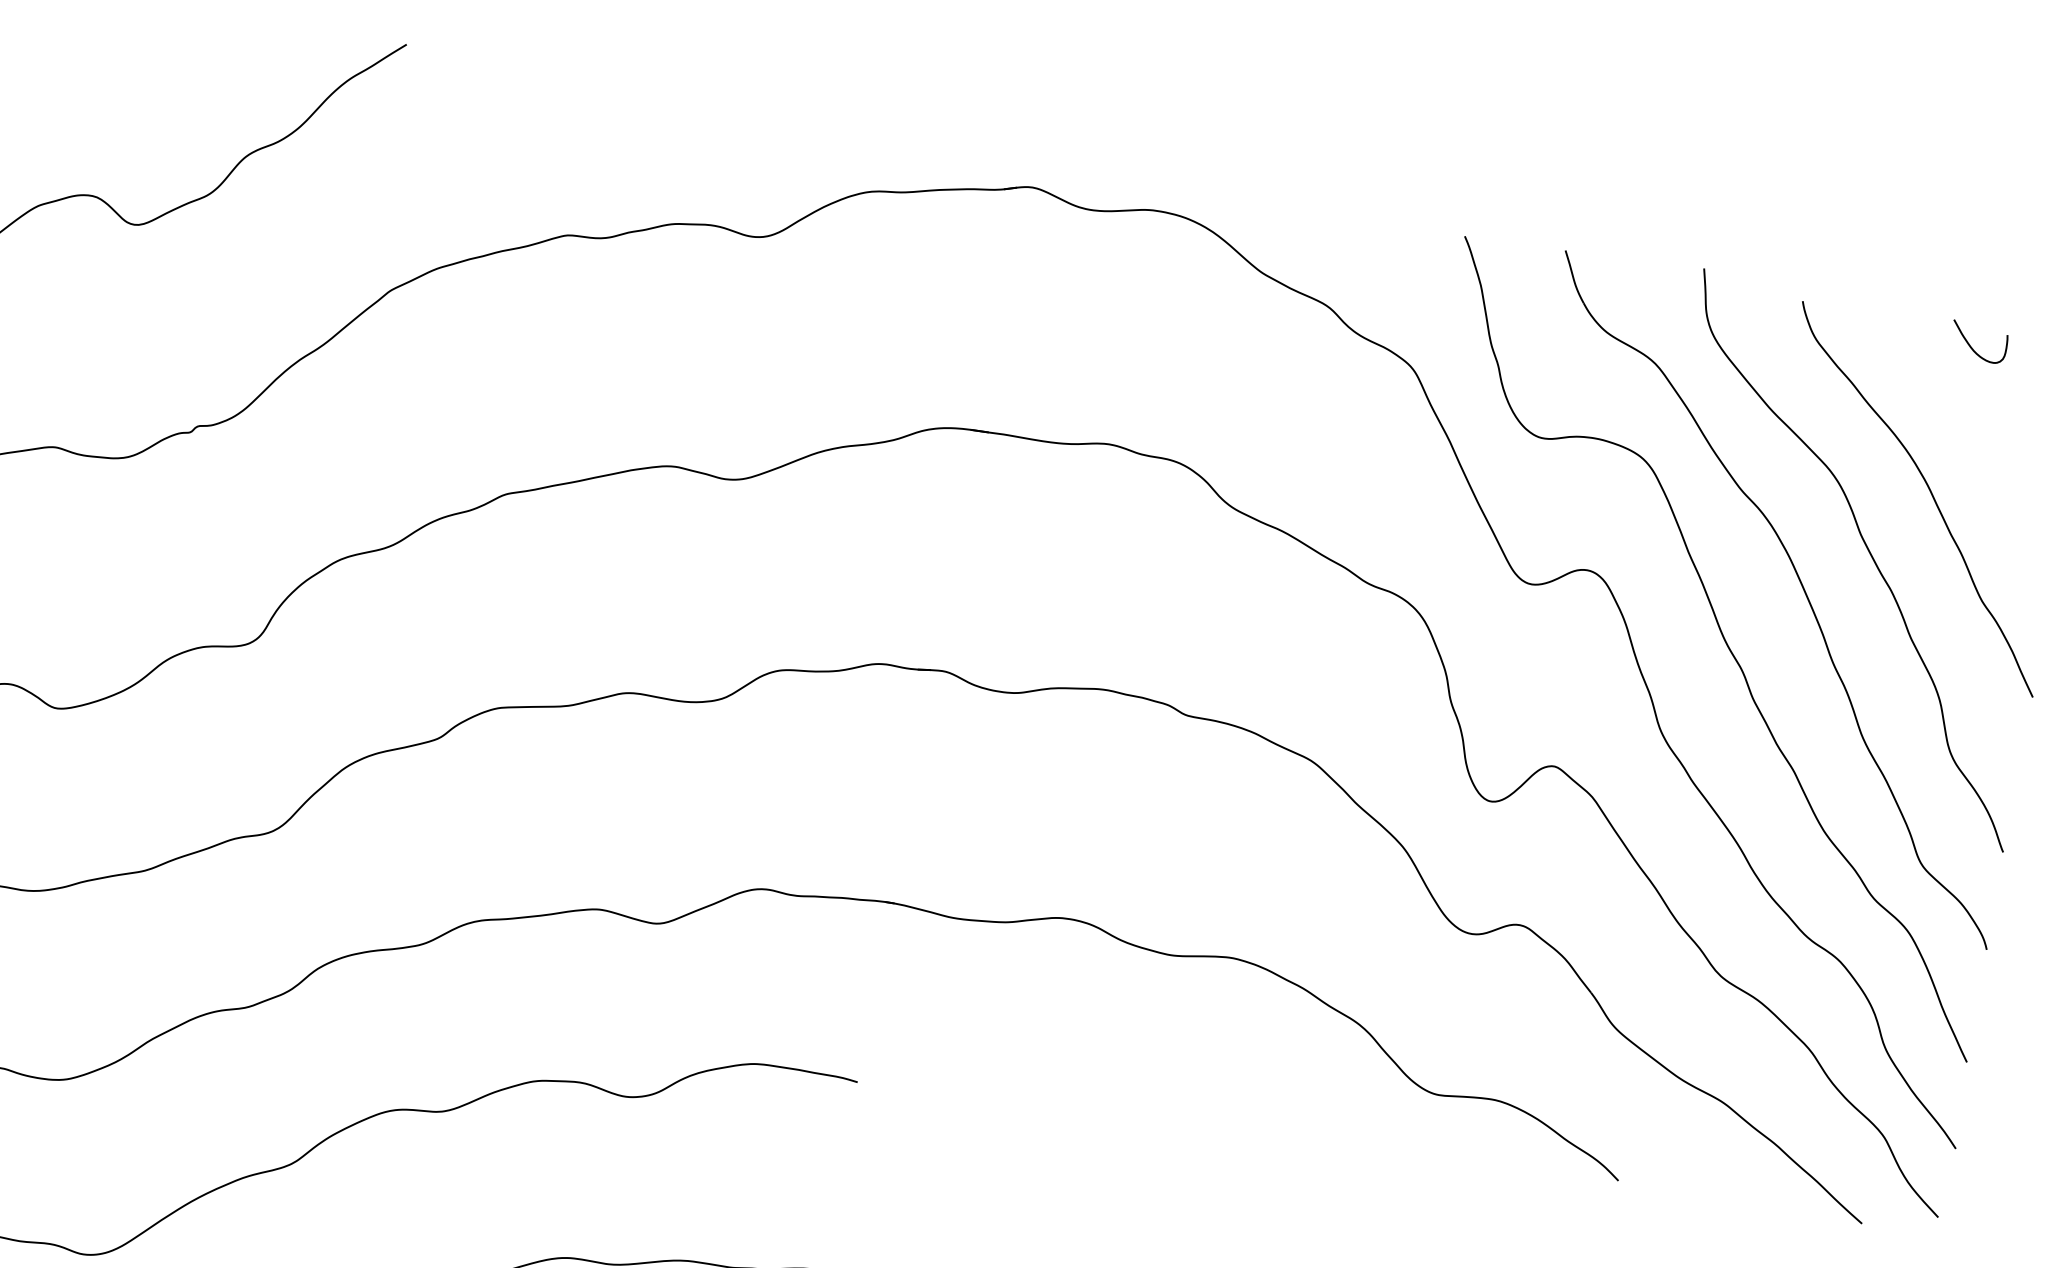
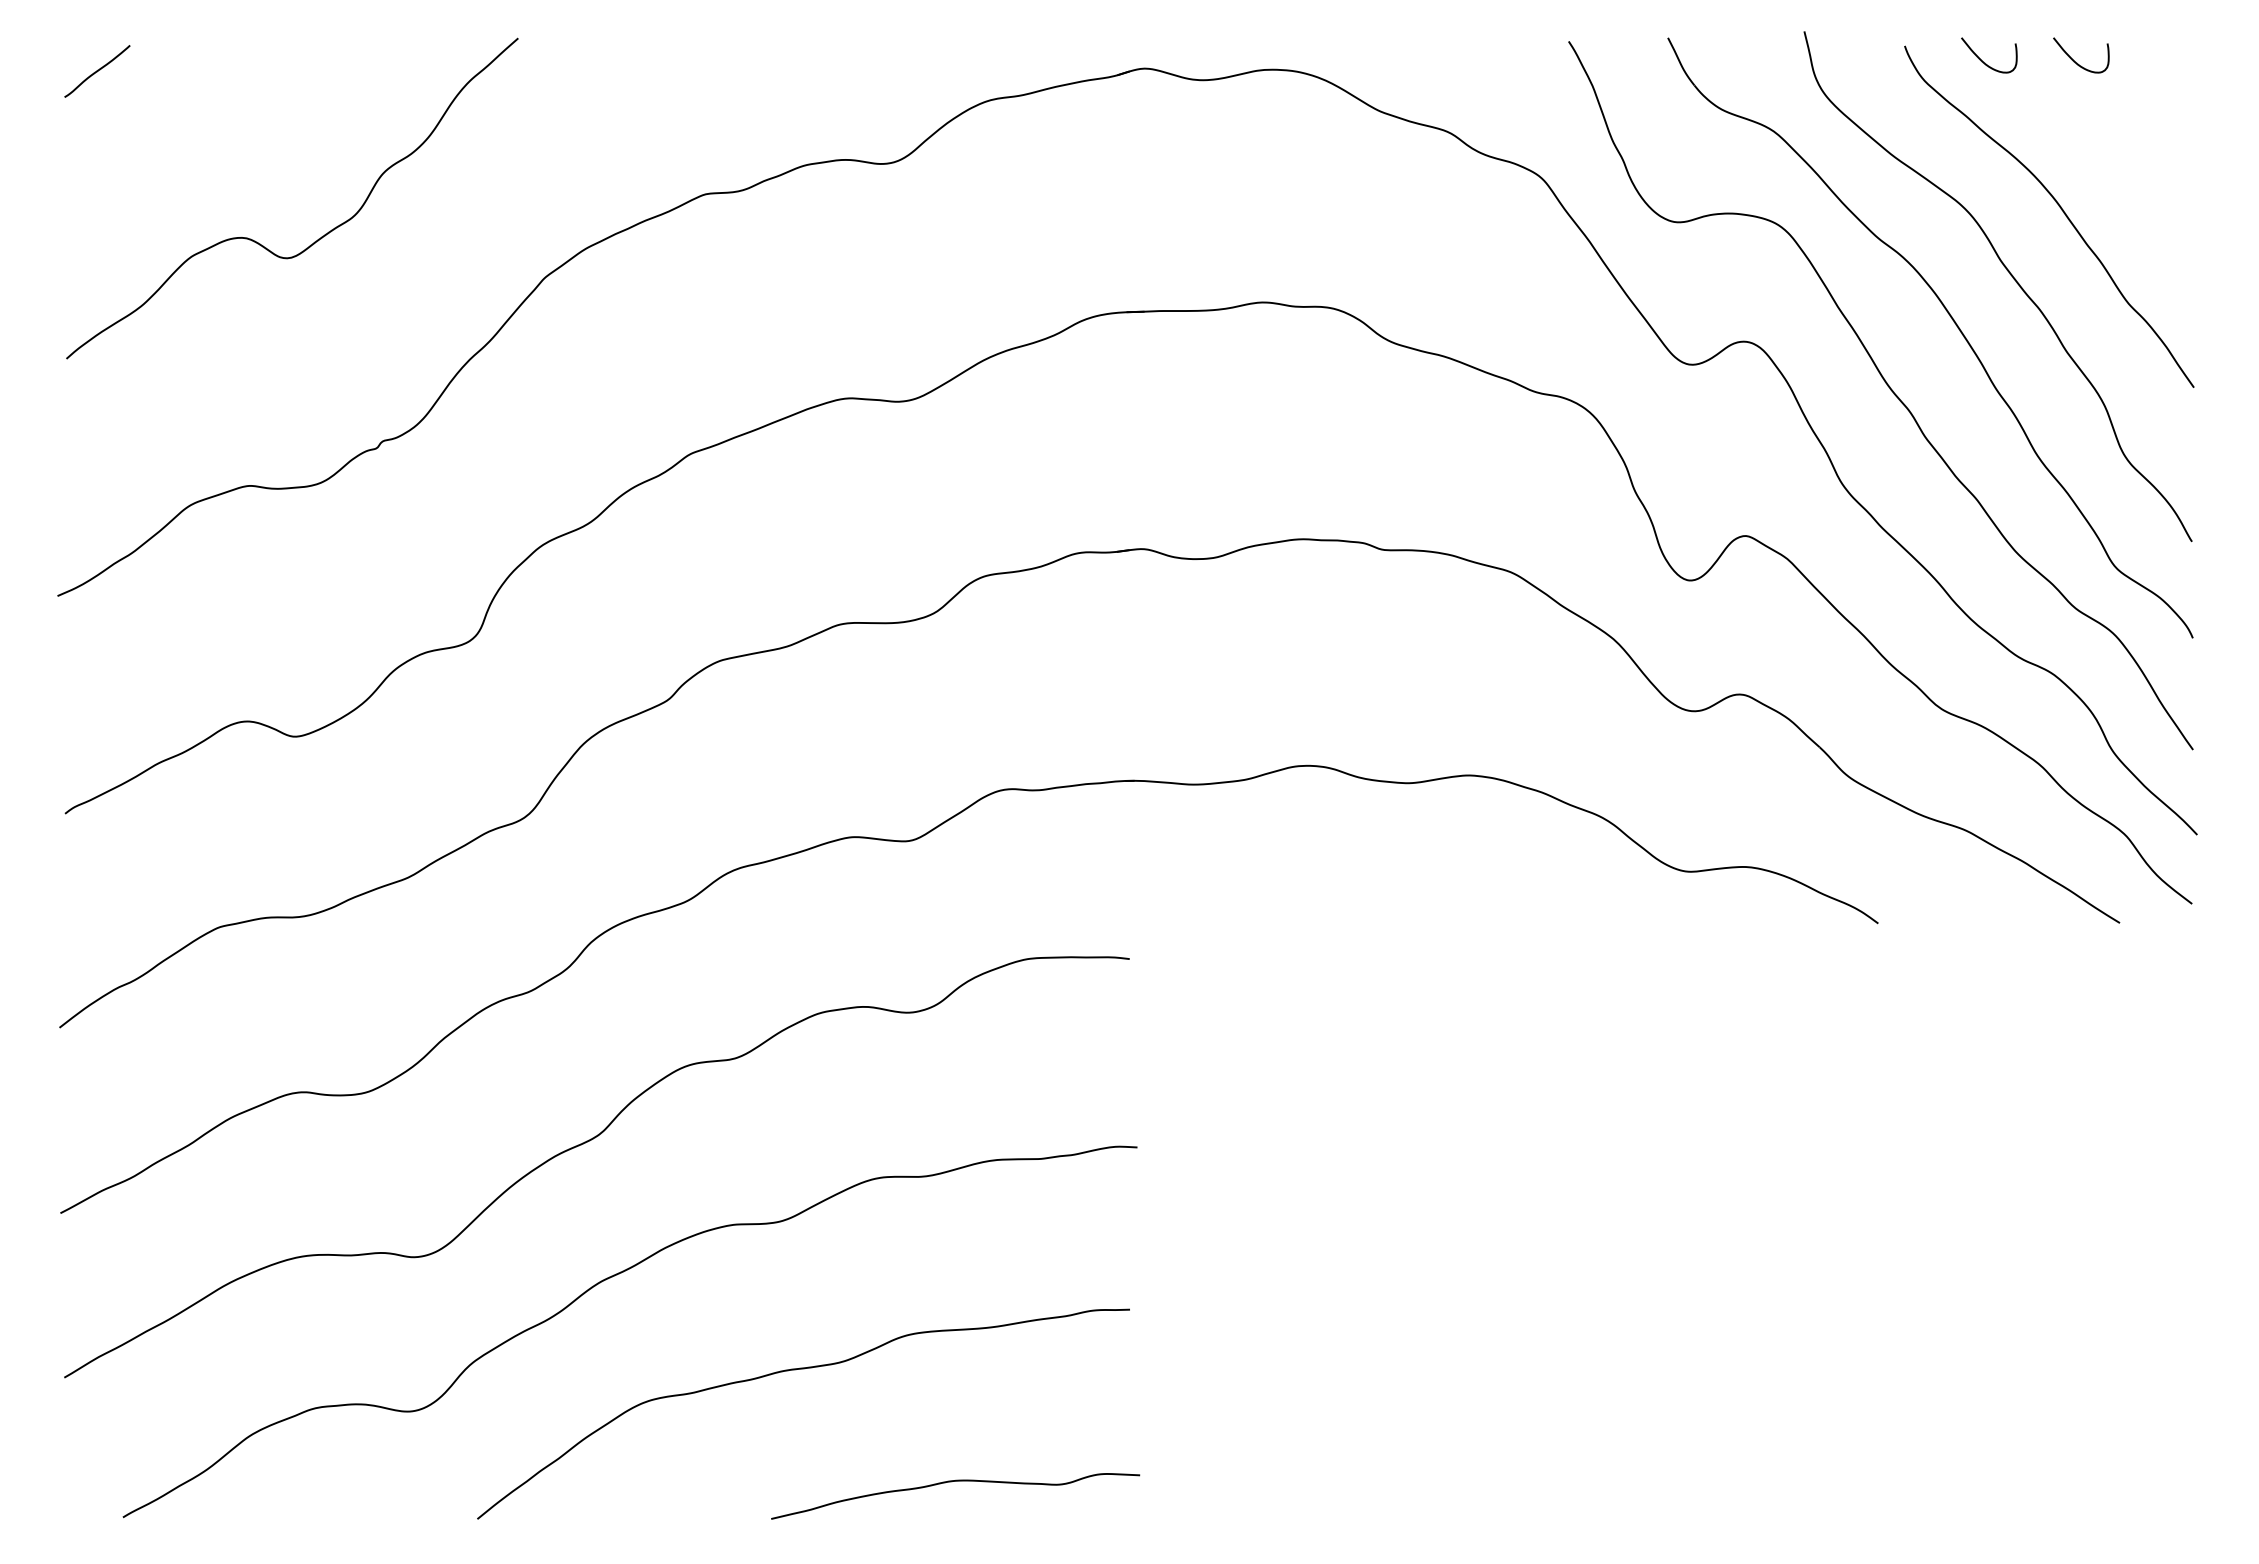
curve: (1881, 332) -> (1985, 62), added

